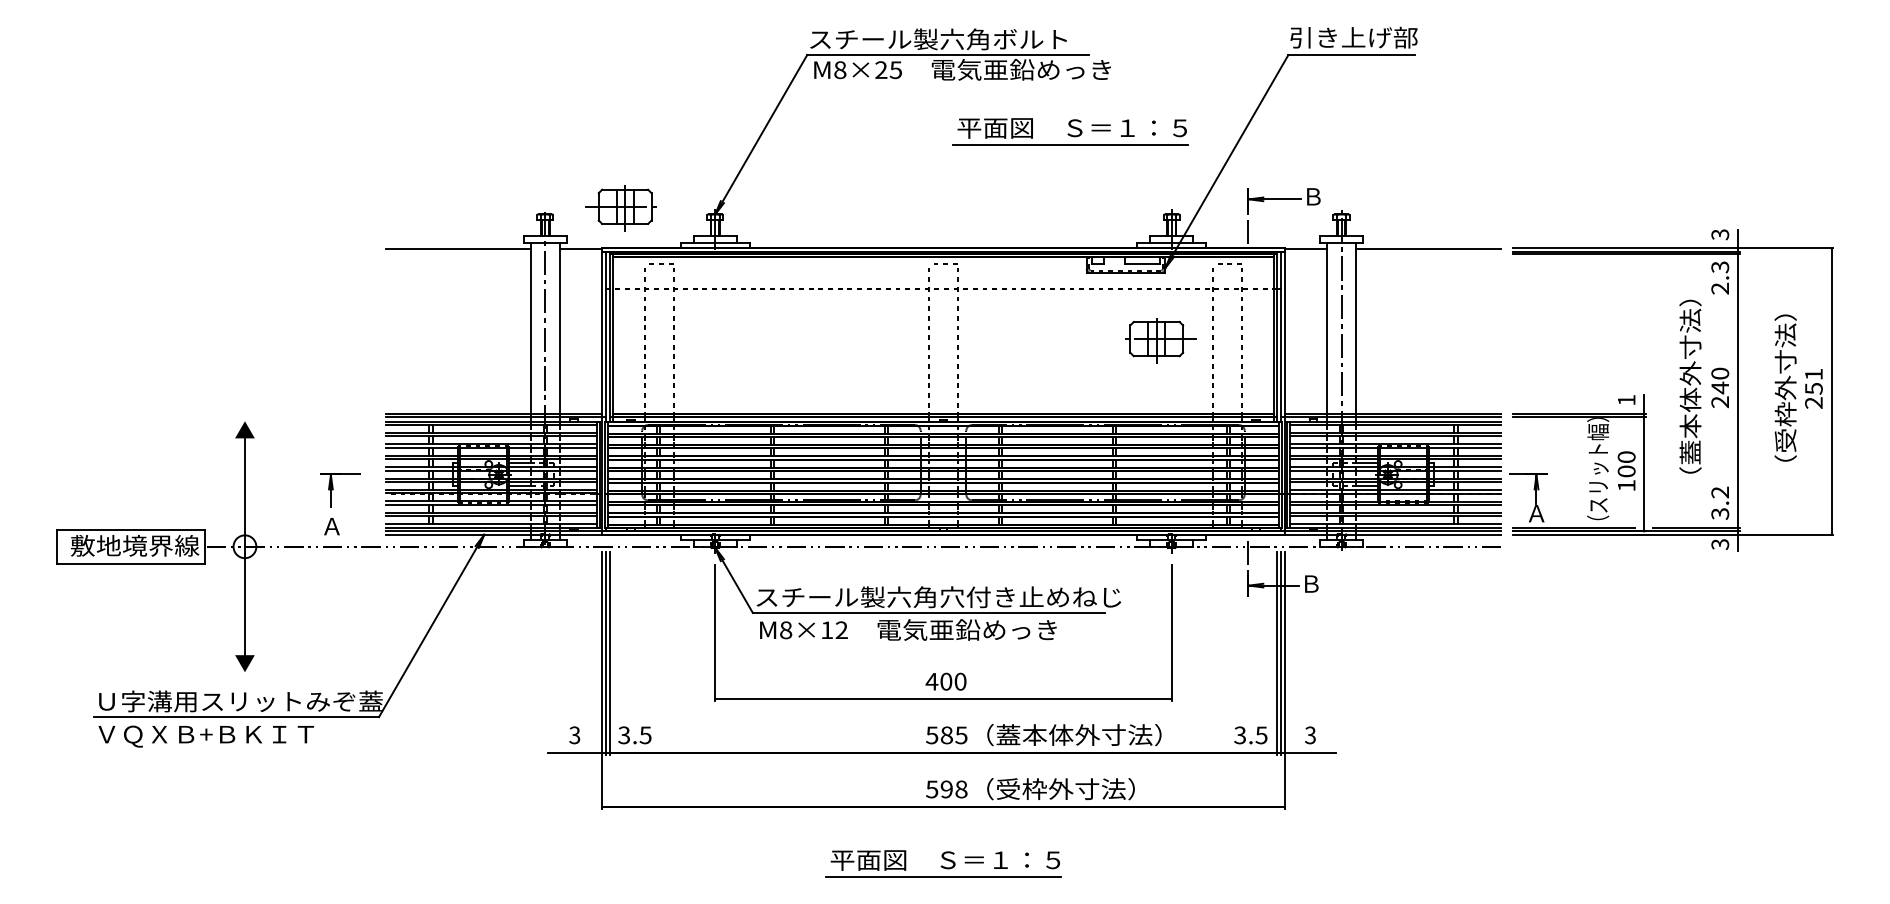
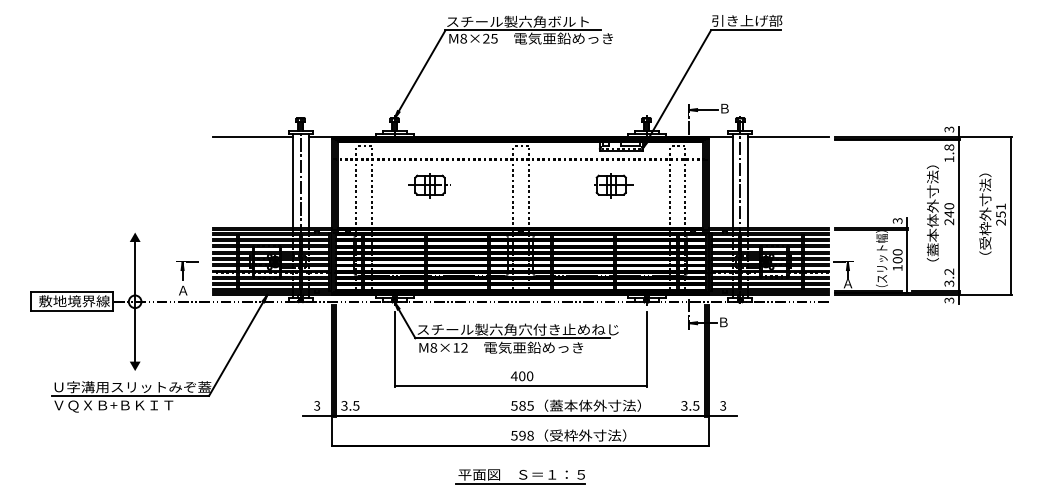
part: (1070, 131) -> (590, 72), removed
part: (624, 207) -> (429, 185), moved
text: (1720, 278) -> (949, 153), 2.3 -> 1.8
part: (1160, 339) -> (613, 185), moved
text: (1626, 399) -> (897, 220), 1 -> 3

